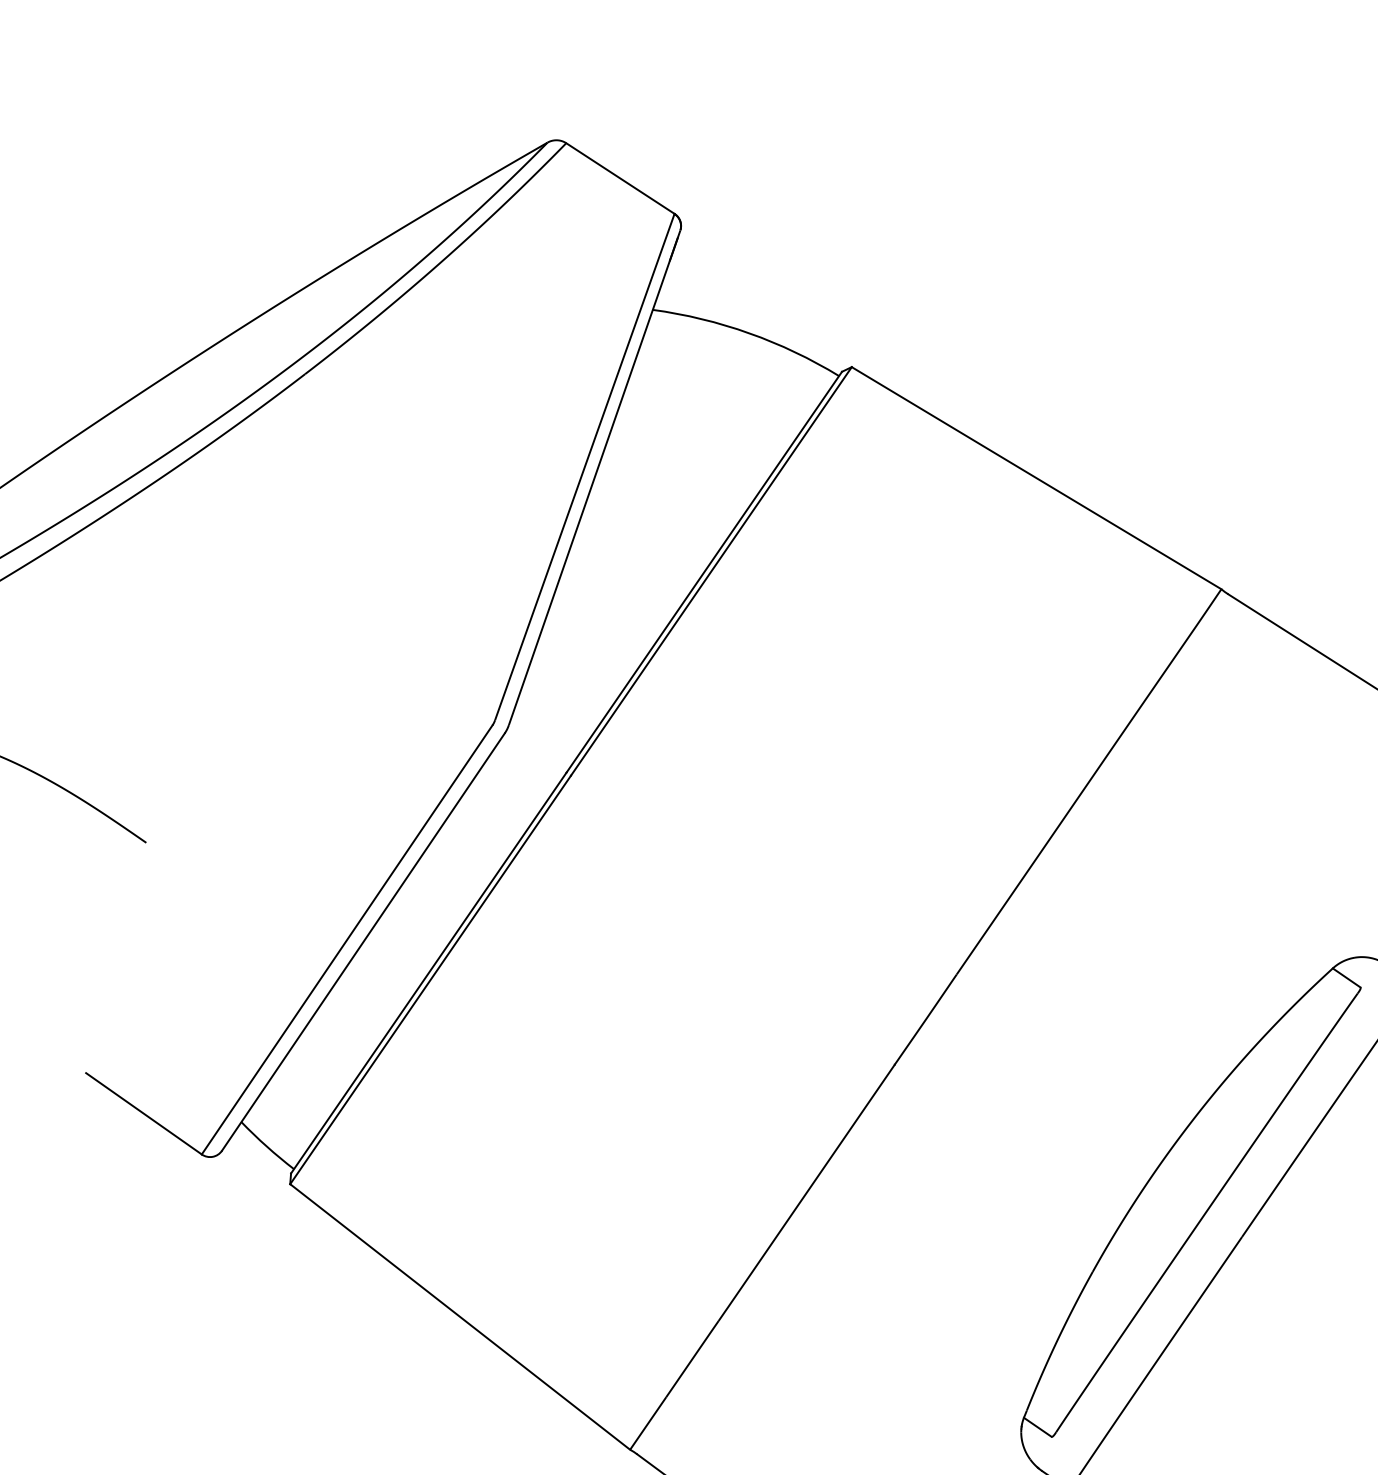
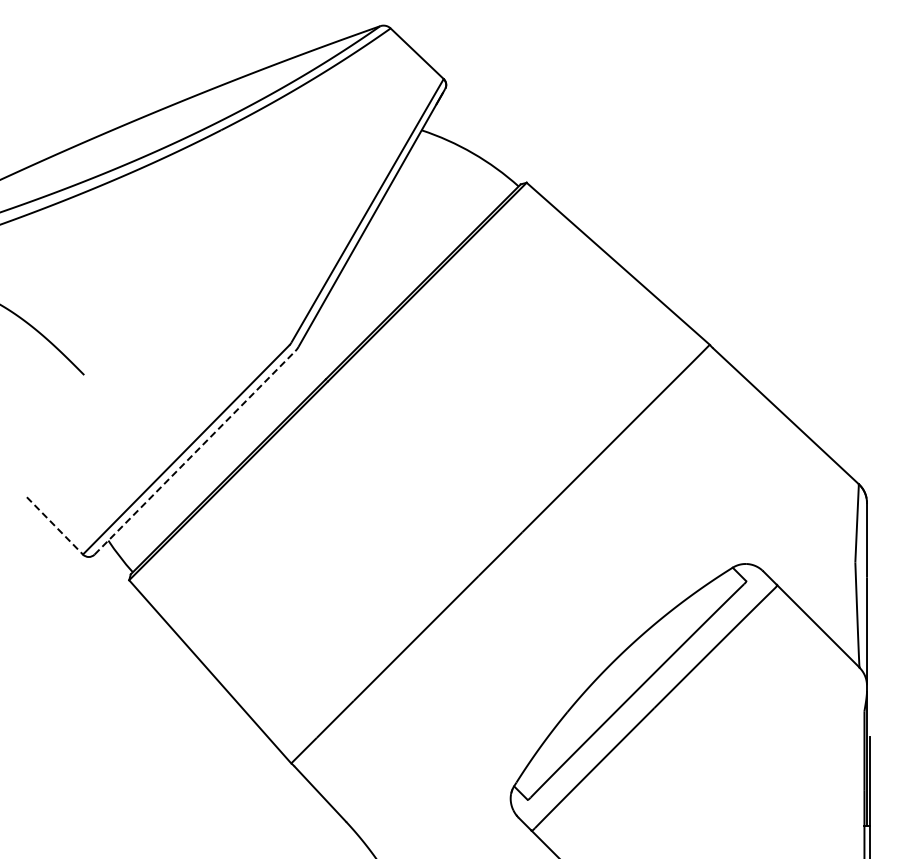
line: (362, 941) -> (194, 452), solid -> dashed
line: (145, 1114) -> (55, 526), solid -> dashed

